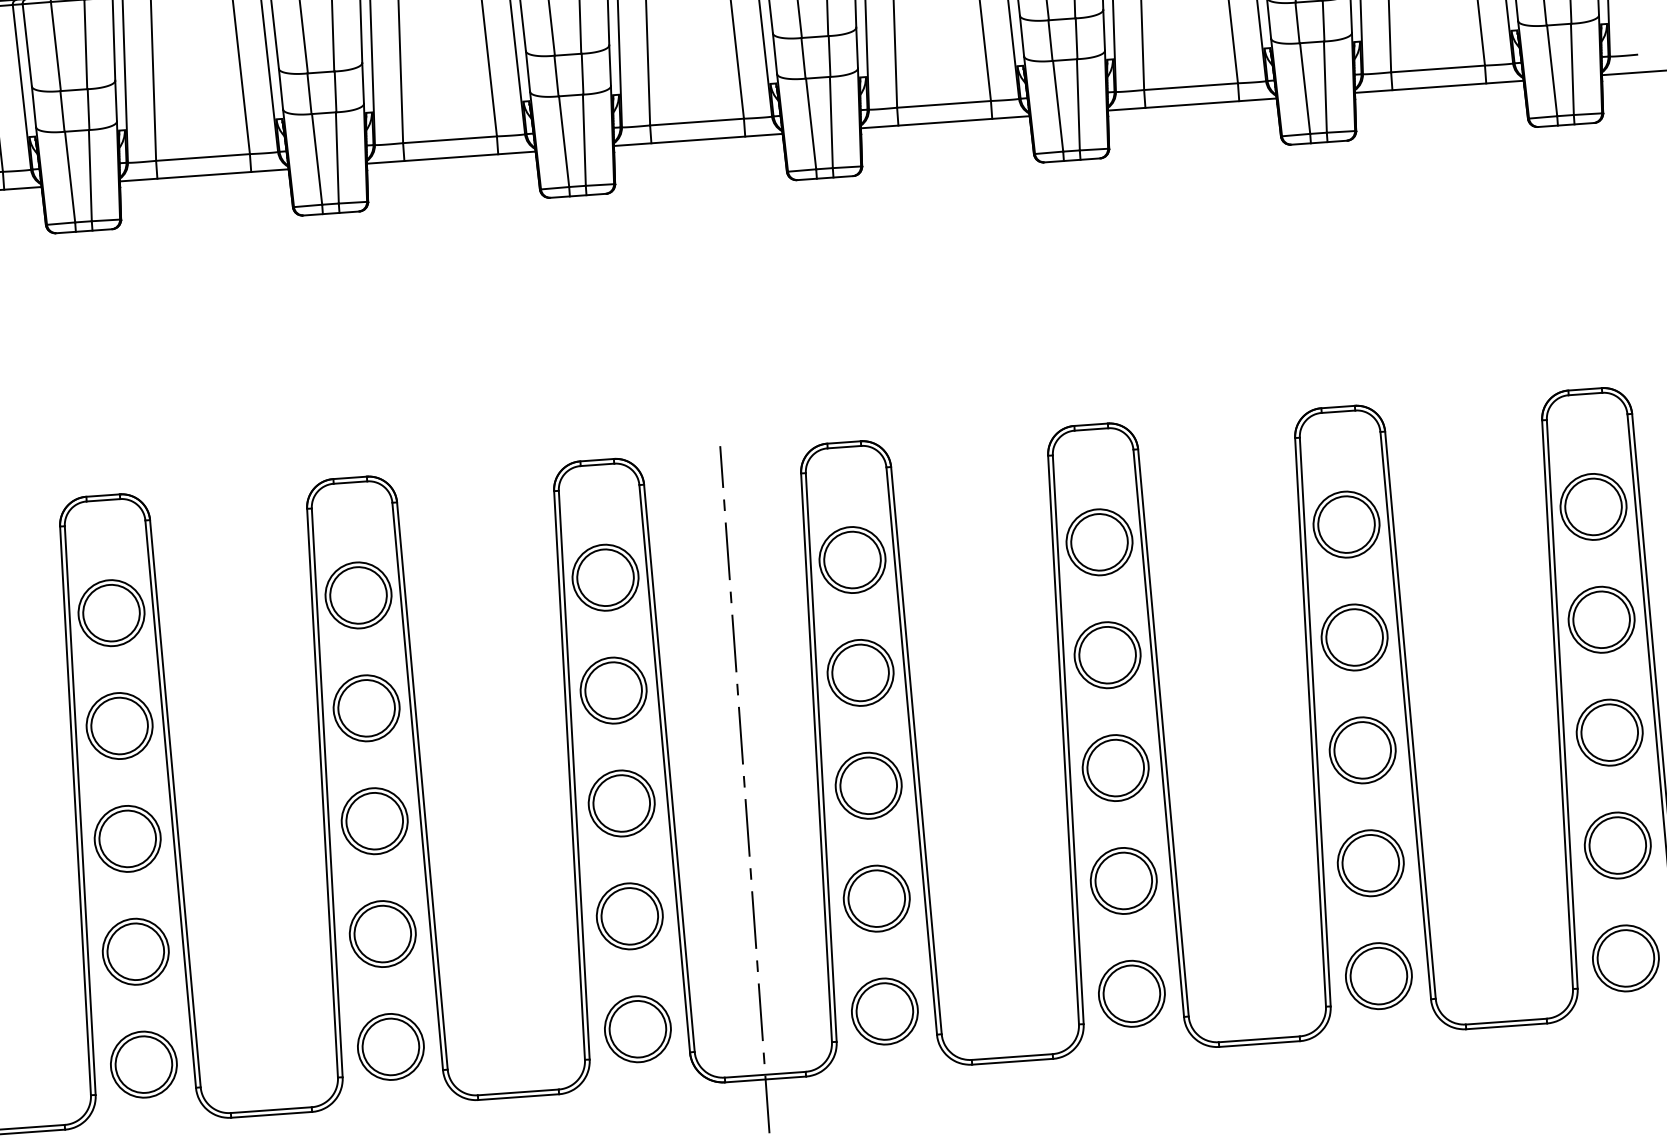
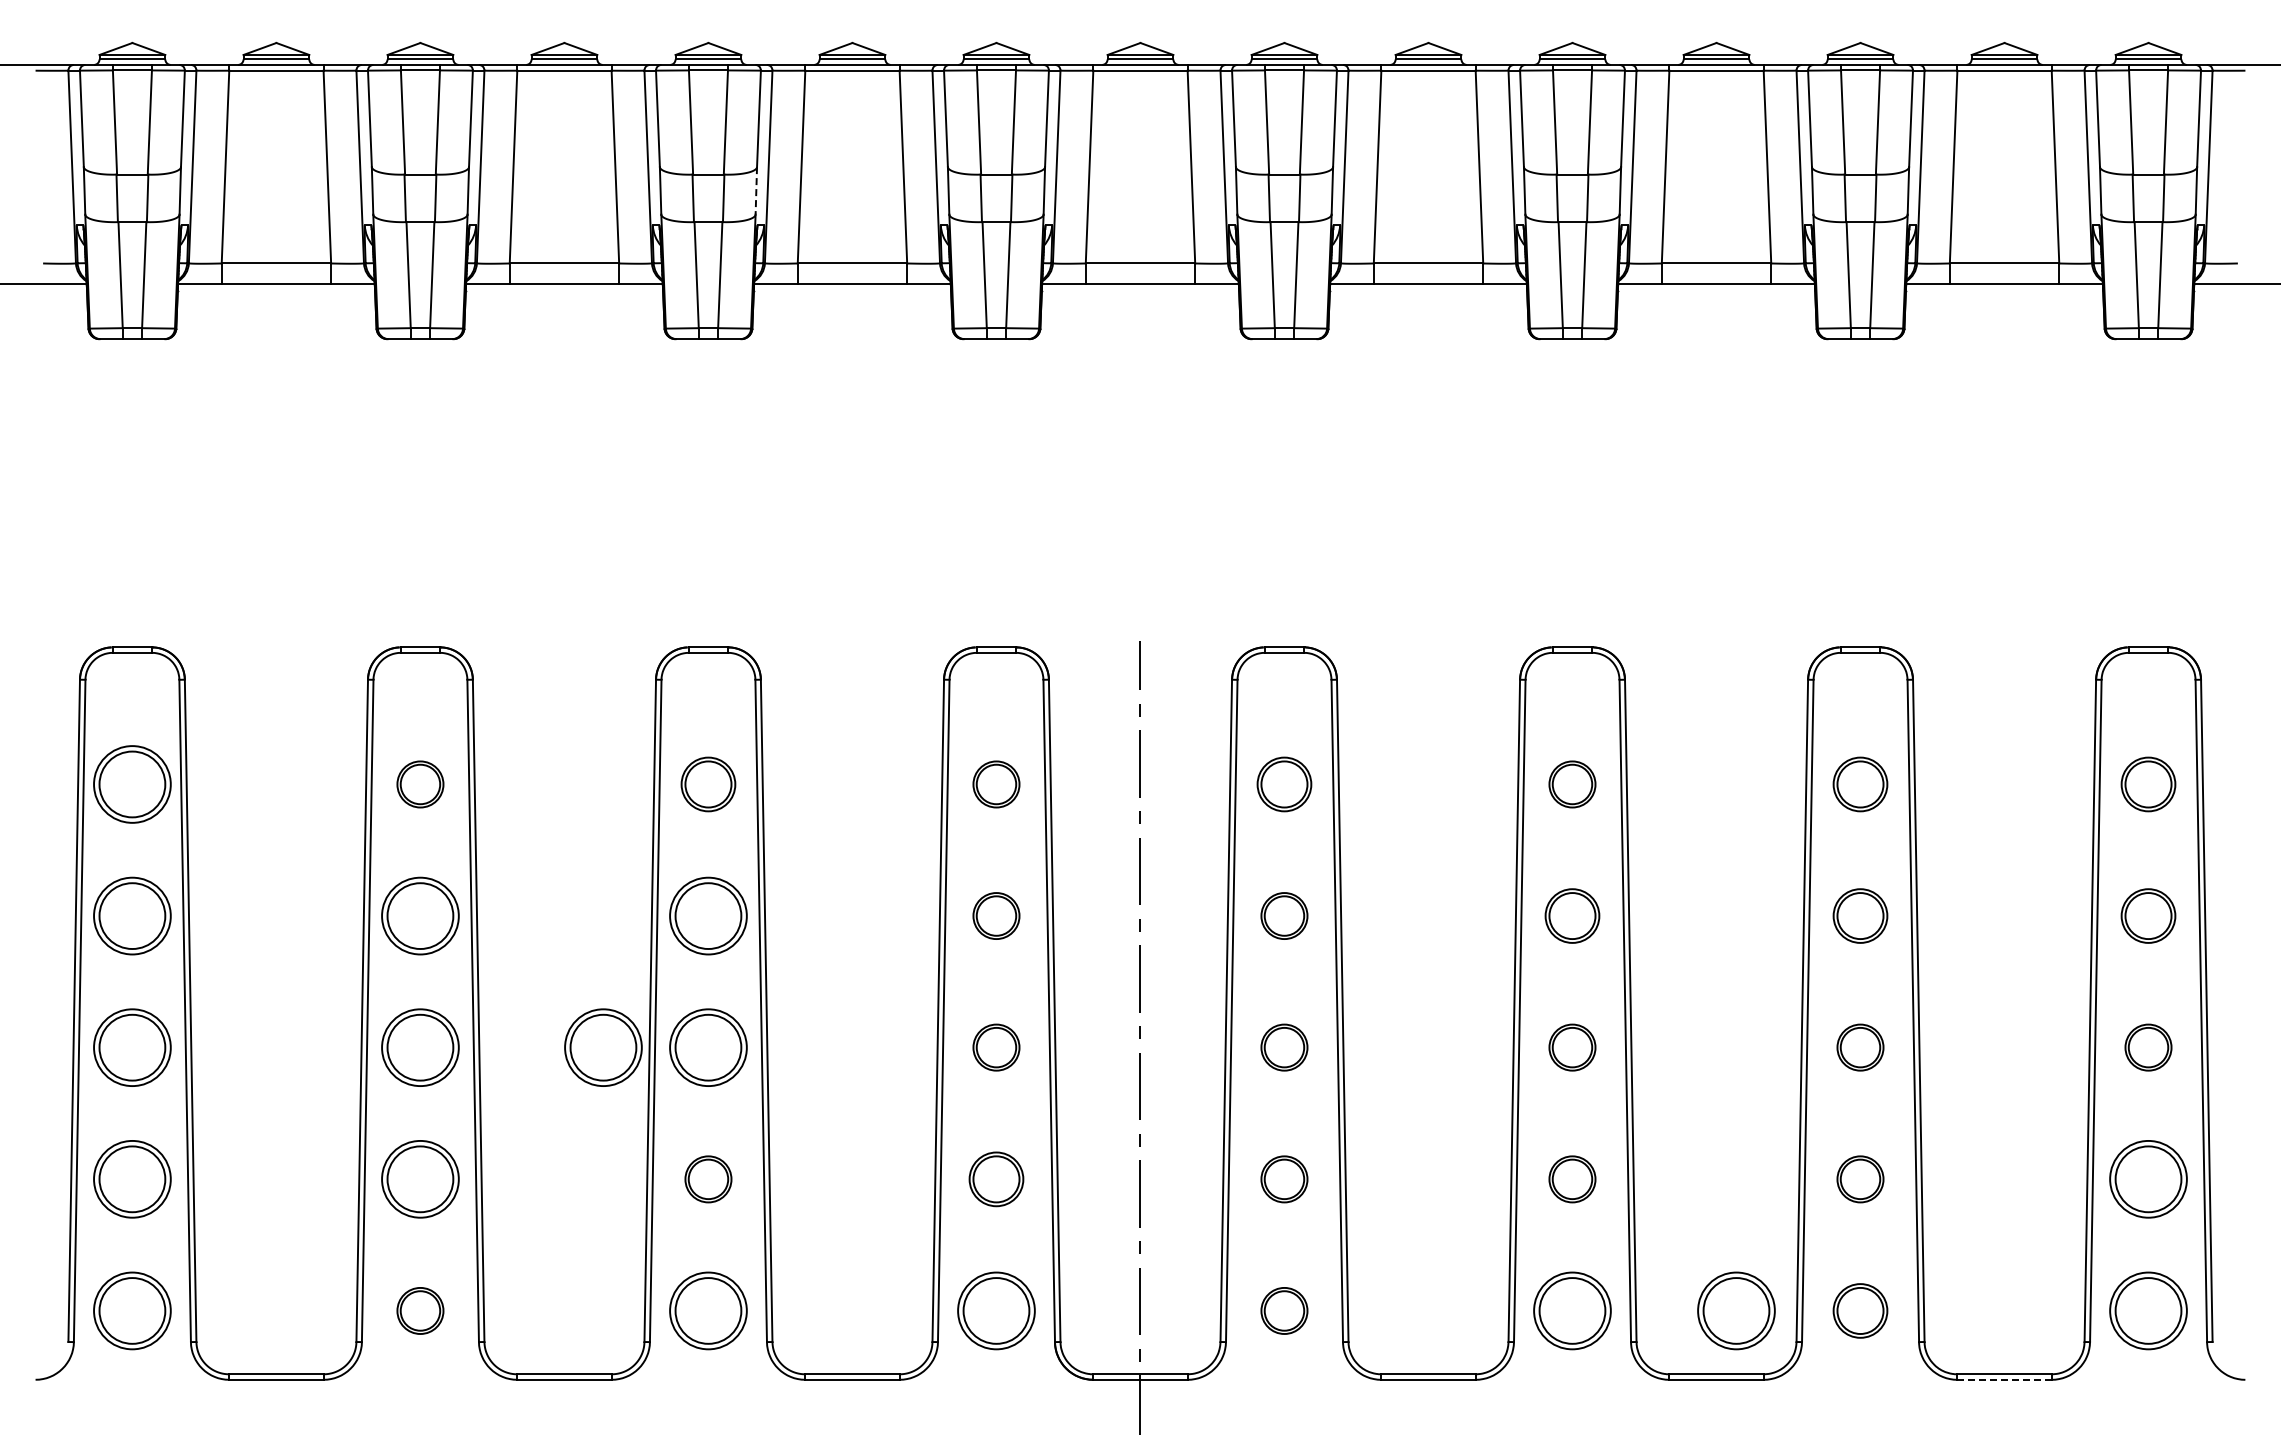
line: (363, 83) -> (756, 190), solid -> dashed
part: (1593, 506) -> (2148, 784), size x0.7
part: (1346, 524) -> (1860, 784), size x0.7
part: (1099, 542) -> (1572, 784), size x0.6
part: (852, 560) -> (1284, 784), size x0.7
part: (605, 577) -> (996, 784), size x0.6
part: (358, 595) -> (708, 784), size x0.7
part: (111, 613) -> (420, 784), size x0.6
part: (1601, 619) -> (2148, 915), size x0.7
part: (1354, 637) -> (1860, 915), size x0.7
part: (1107, 654) -> (1572, 915), size x0.7
part: (860, 672) -> (1284, 915), size x0.6
part: (613, 690) -> (996, 915), size x0.6
part: (1609, 732) -> (2148, 1047), size x0.6
part: (1362, 750) -> (1860, 1047), size x0.6
part: (1115, 767) -> (1572, 1047), size x0.6
part: (868, 785) -> (1284, 1047), size x0.6
part: (621, 803) -> (996, 1047), size x0.6
part: (284, 827) -> (603, 1047), added
part: (1370, 863) -> (1860, 1179), size x0.6
part: (1123, 881) -> (1572, 1179), size x0.6
part: (876, 898) -> (1284, 1179), size x0.6
part: (629, 916) -> (996, 1179), size x0.7
part: (382, 934) -> (708, 1179), size x0.6
part: (1378, 975) -> (1860, 1310), size x0.7
part: (1272, 983) -> (1736, 1310), added
part: (884, 1011) -> (1284, 1310), size x0.6
line: (1506, 1026) -> (2004, 1379), solid -> dashed
part: (143, 1064) -> (420, 1310), size x0.6

